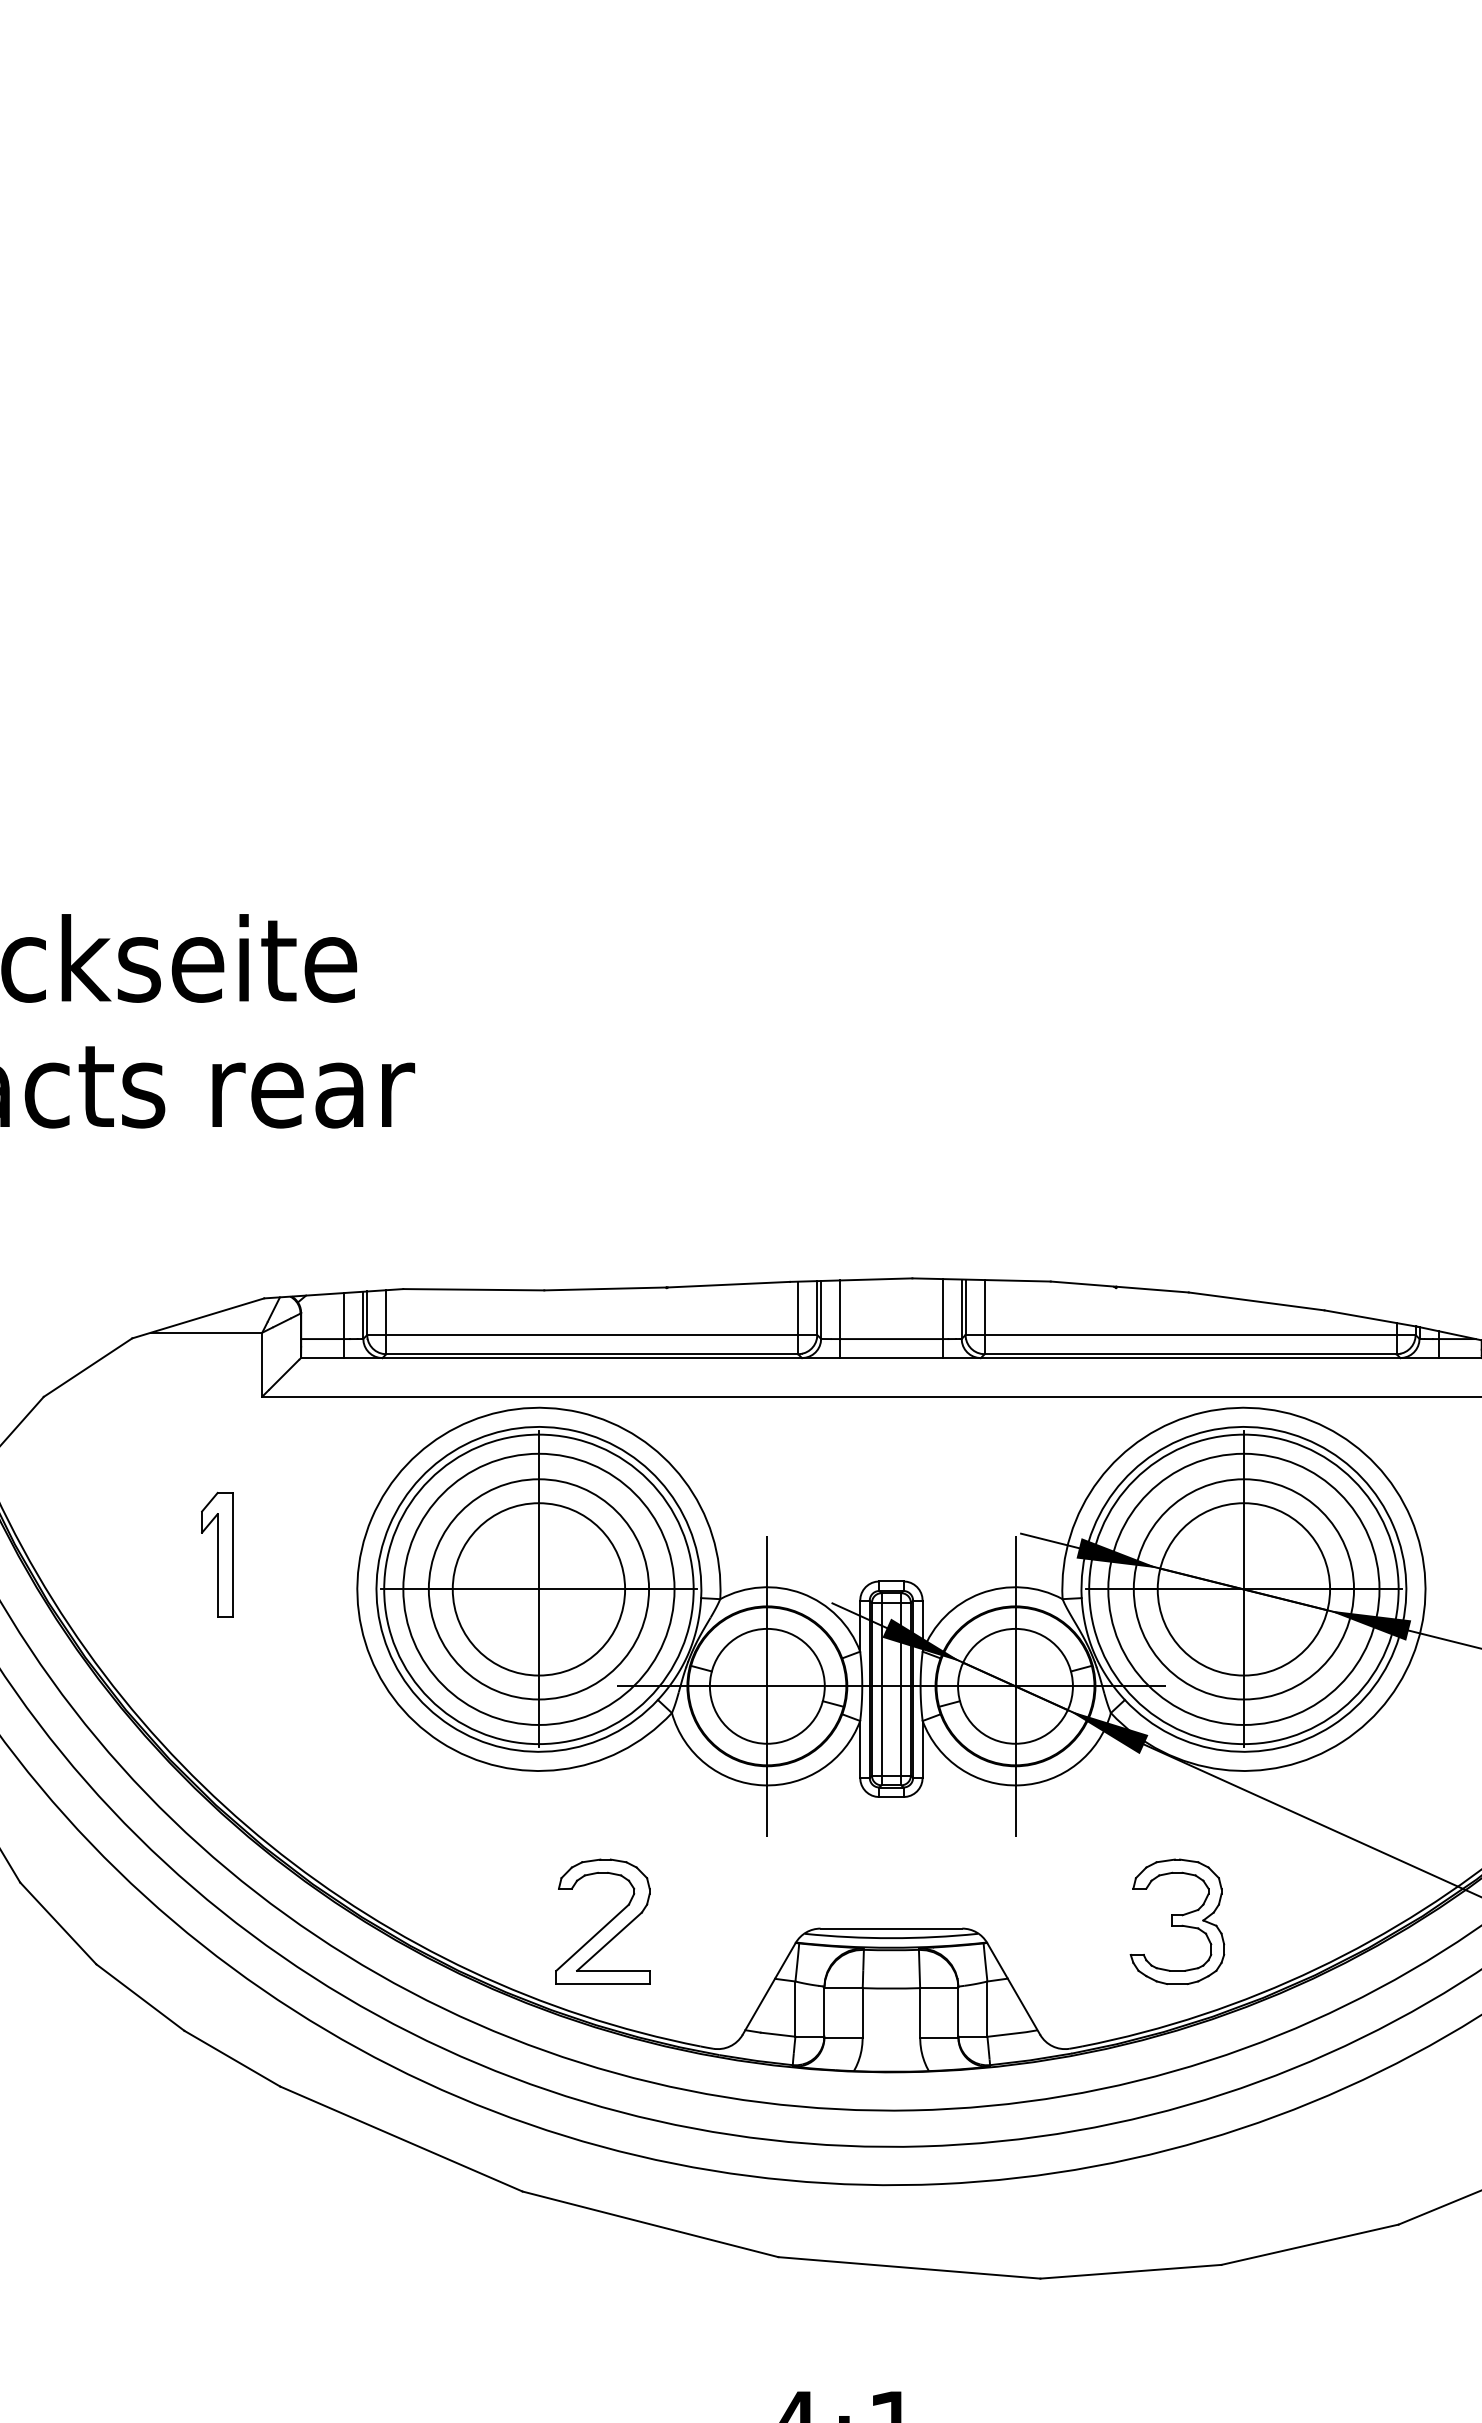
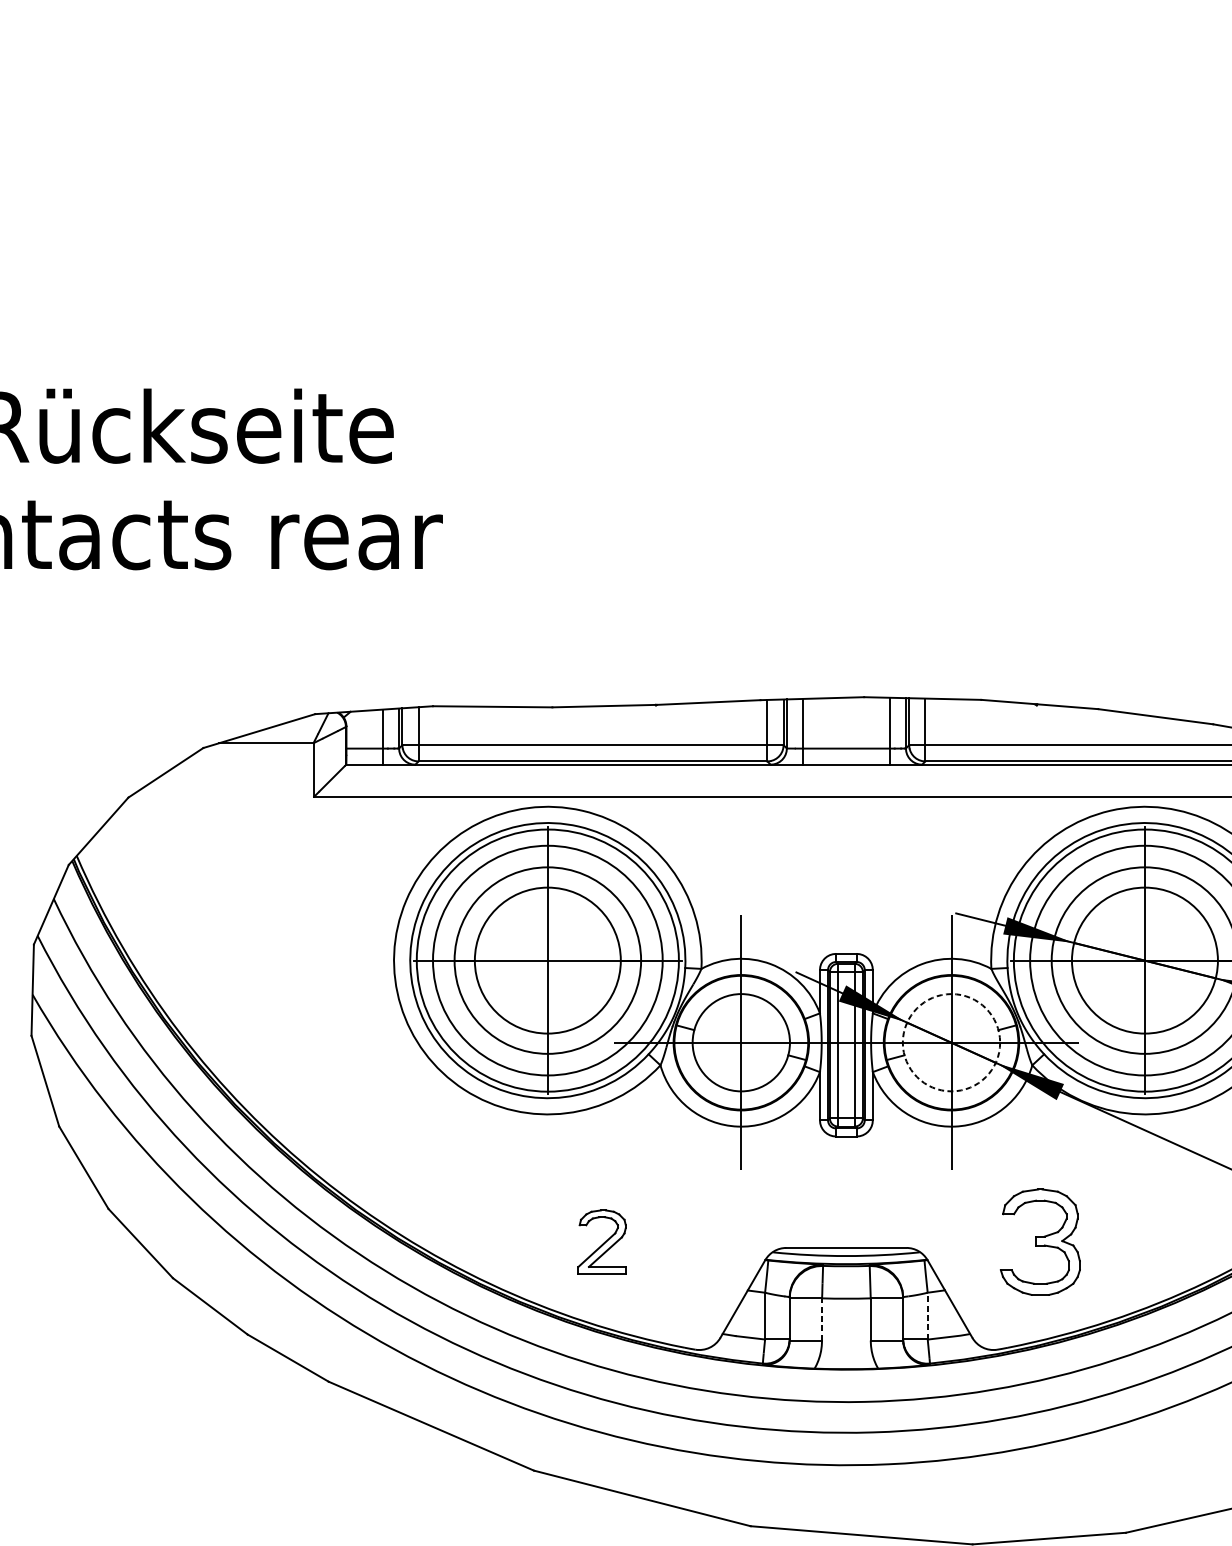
part: (217, 1554) -> (275, 931), removed
circle: (1015, 1685) -> (951, 1042), solid -> dashed
part: (602, 1921) -> (601, 1241), size x0.6
part: (1177, 1921) -> (1040, 1241), moved
line: (987, 2009) -> (927, 1316), solid -> dashed
line: (862, 2013) -> (821, 1319), solid -> dashed

